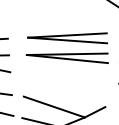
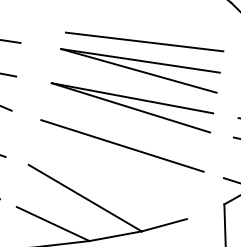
line: (67, 25) -> (144, 40), added
line: (66, 77) -> (121, 144), added

